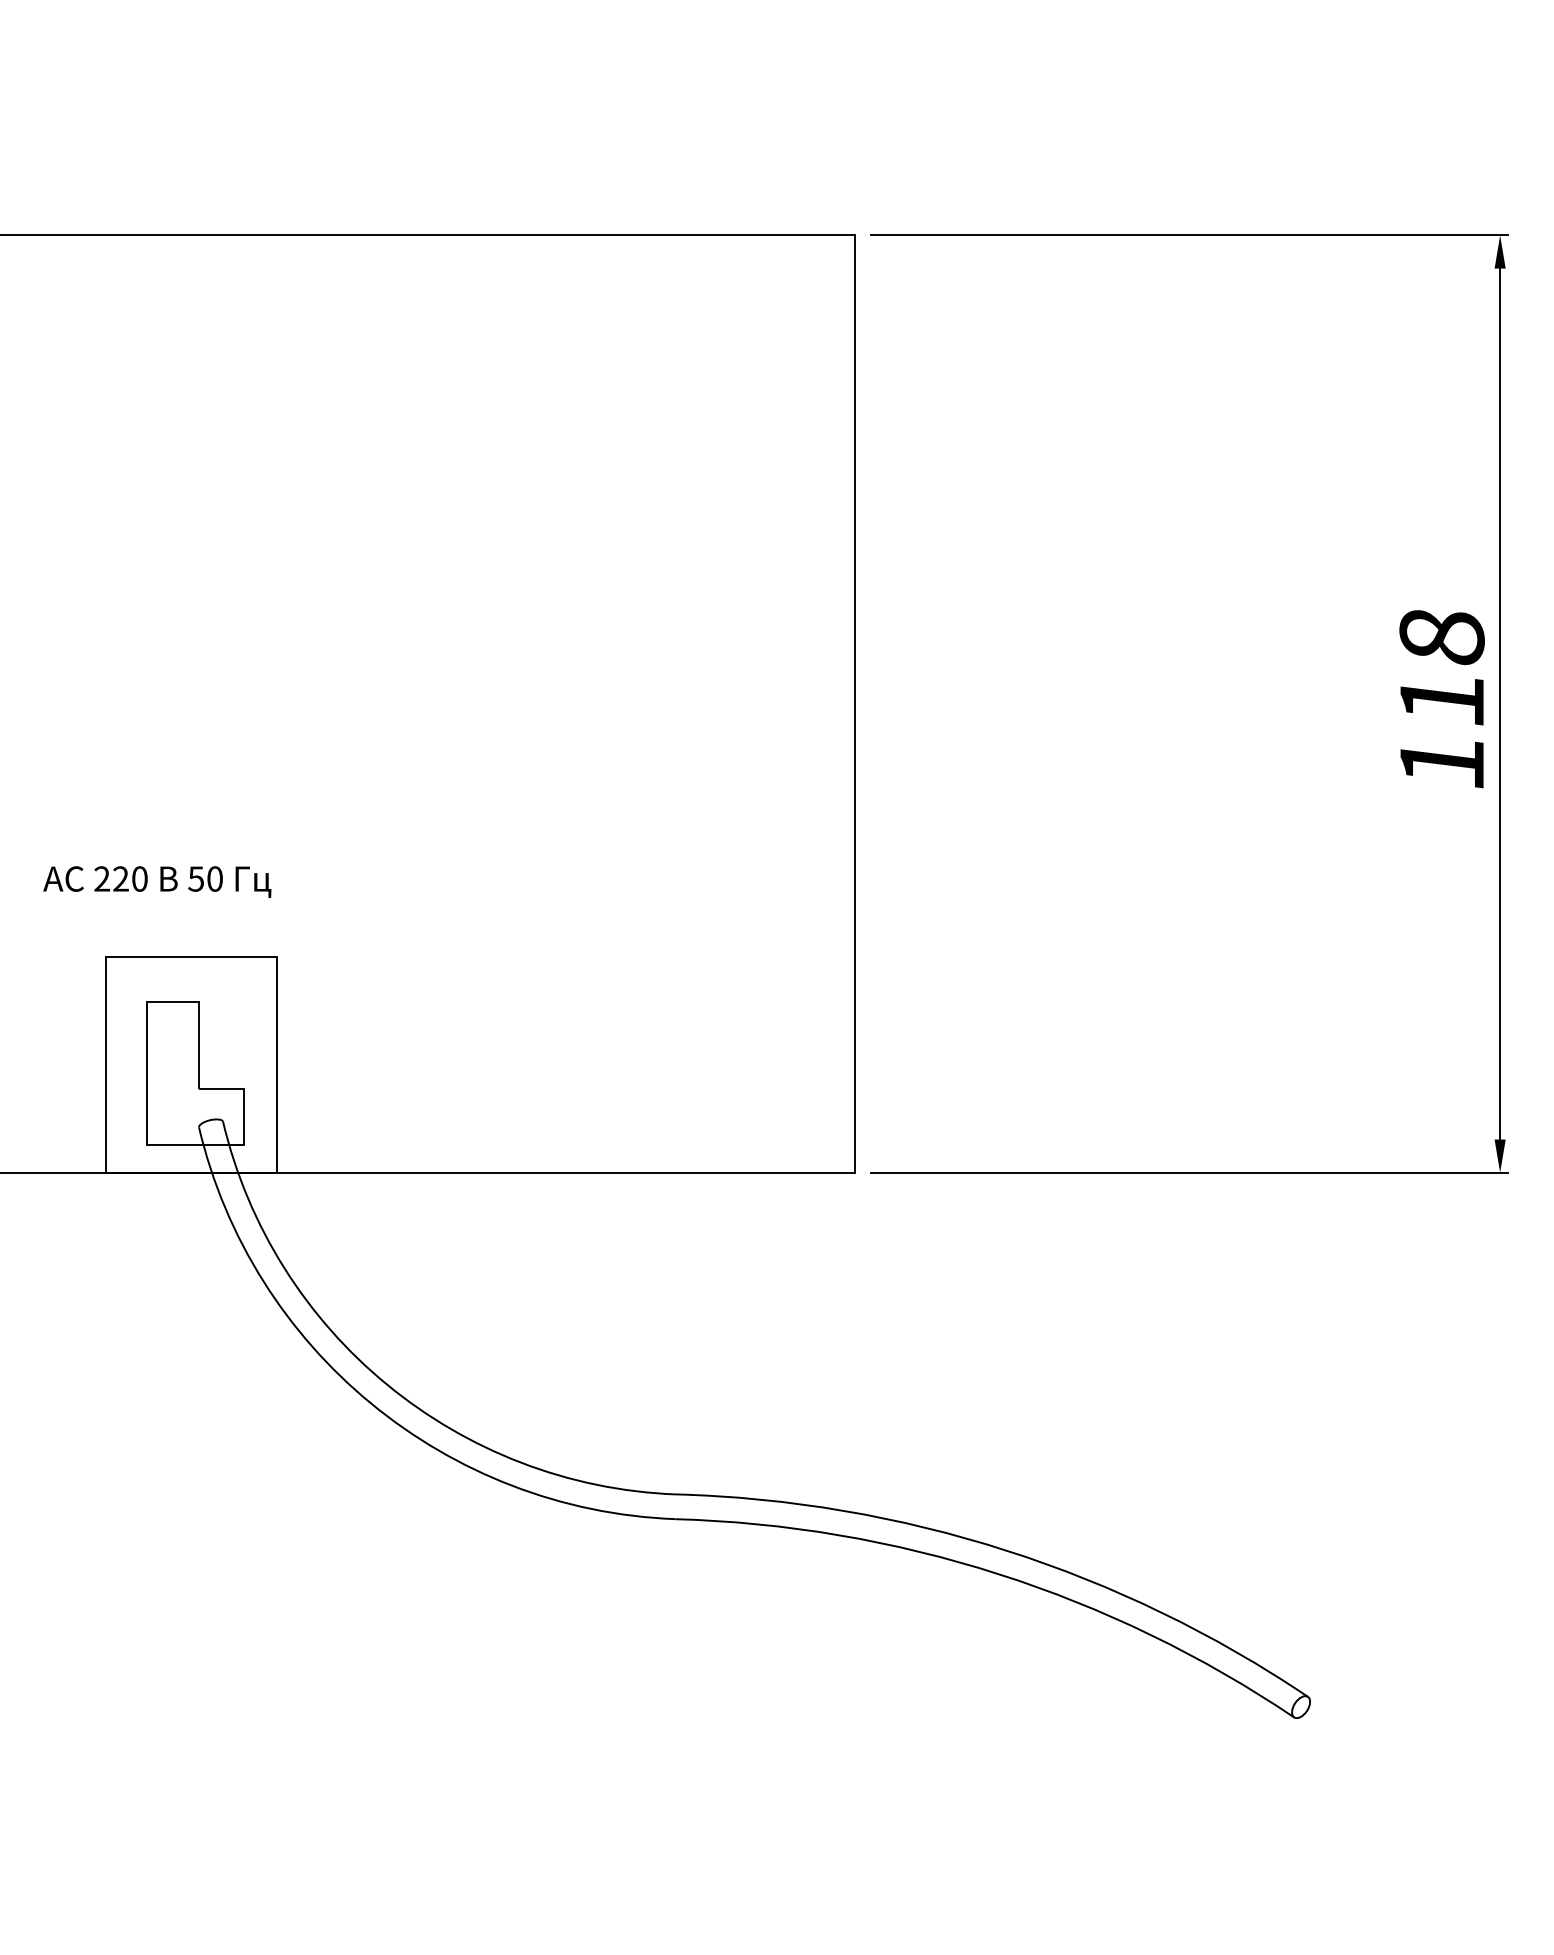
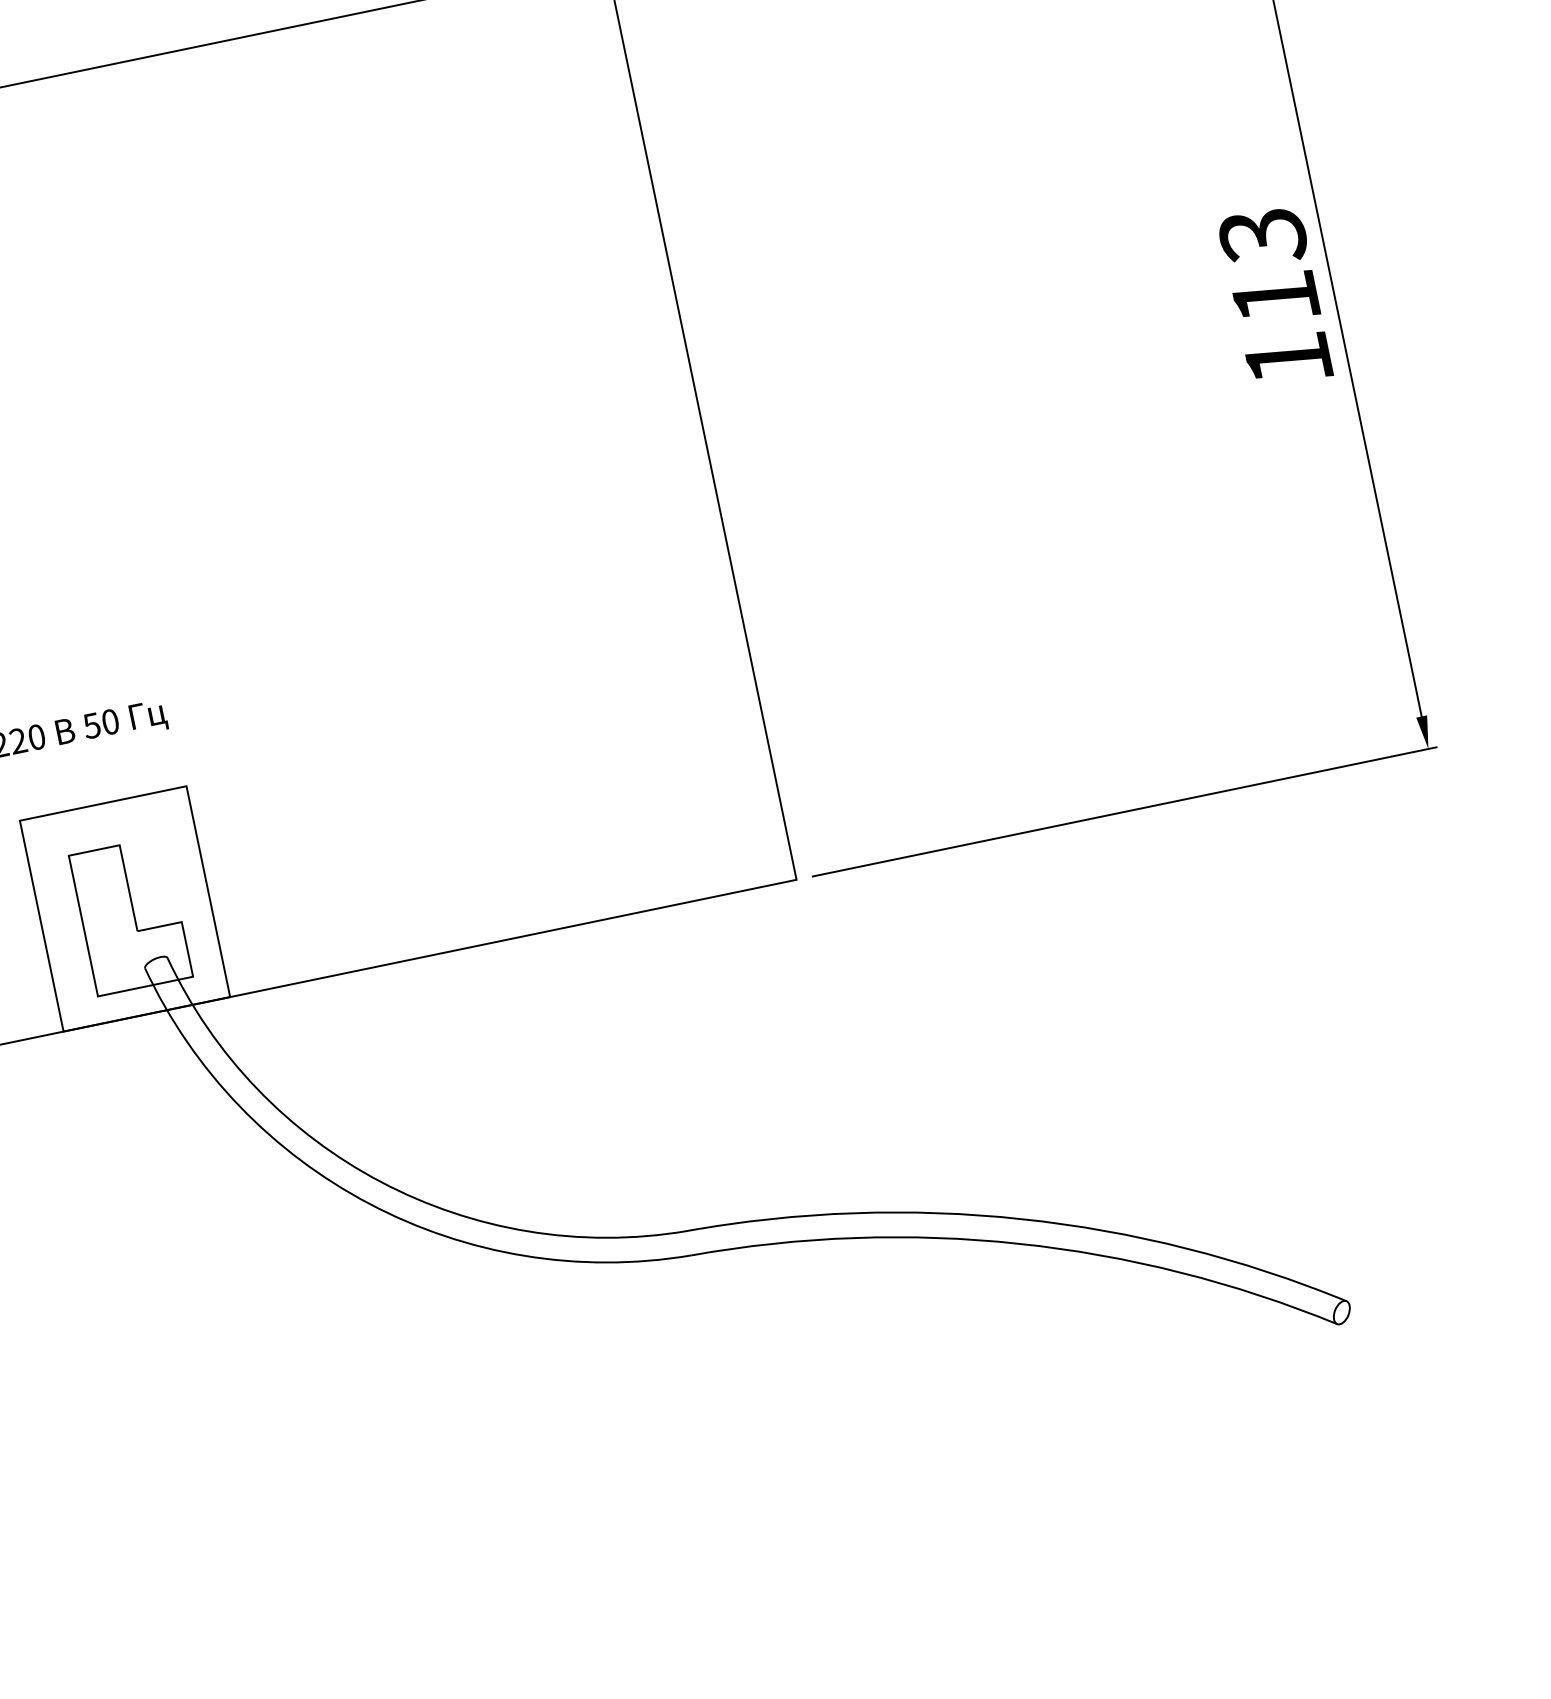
text: (1441, 638) -> (1262, 237), 118 -> 113

